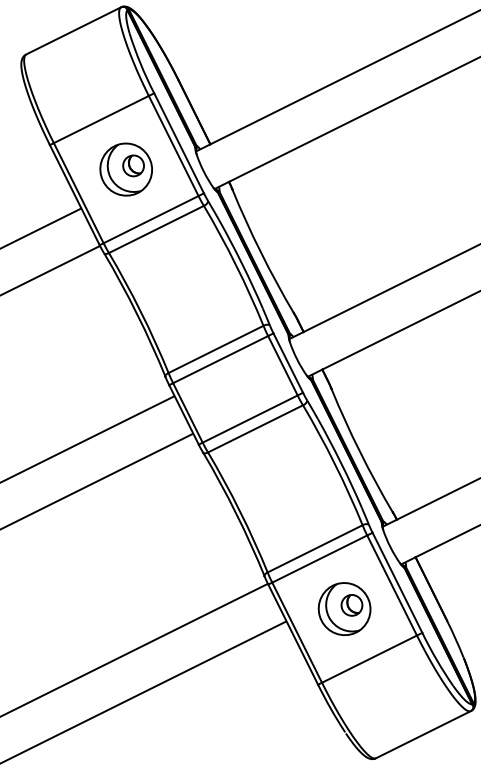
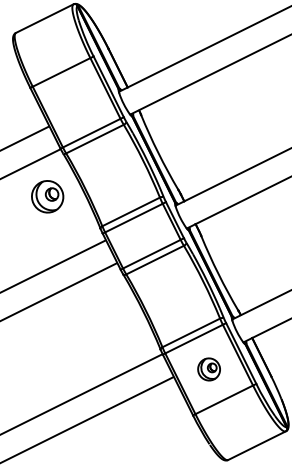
part: (125, 169) -> (47, 196), moved
part: (343, 609) -> (208, 369), size x0.7

